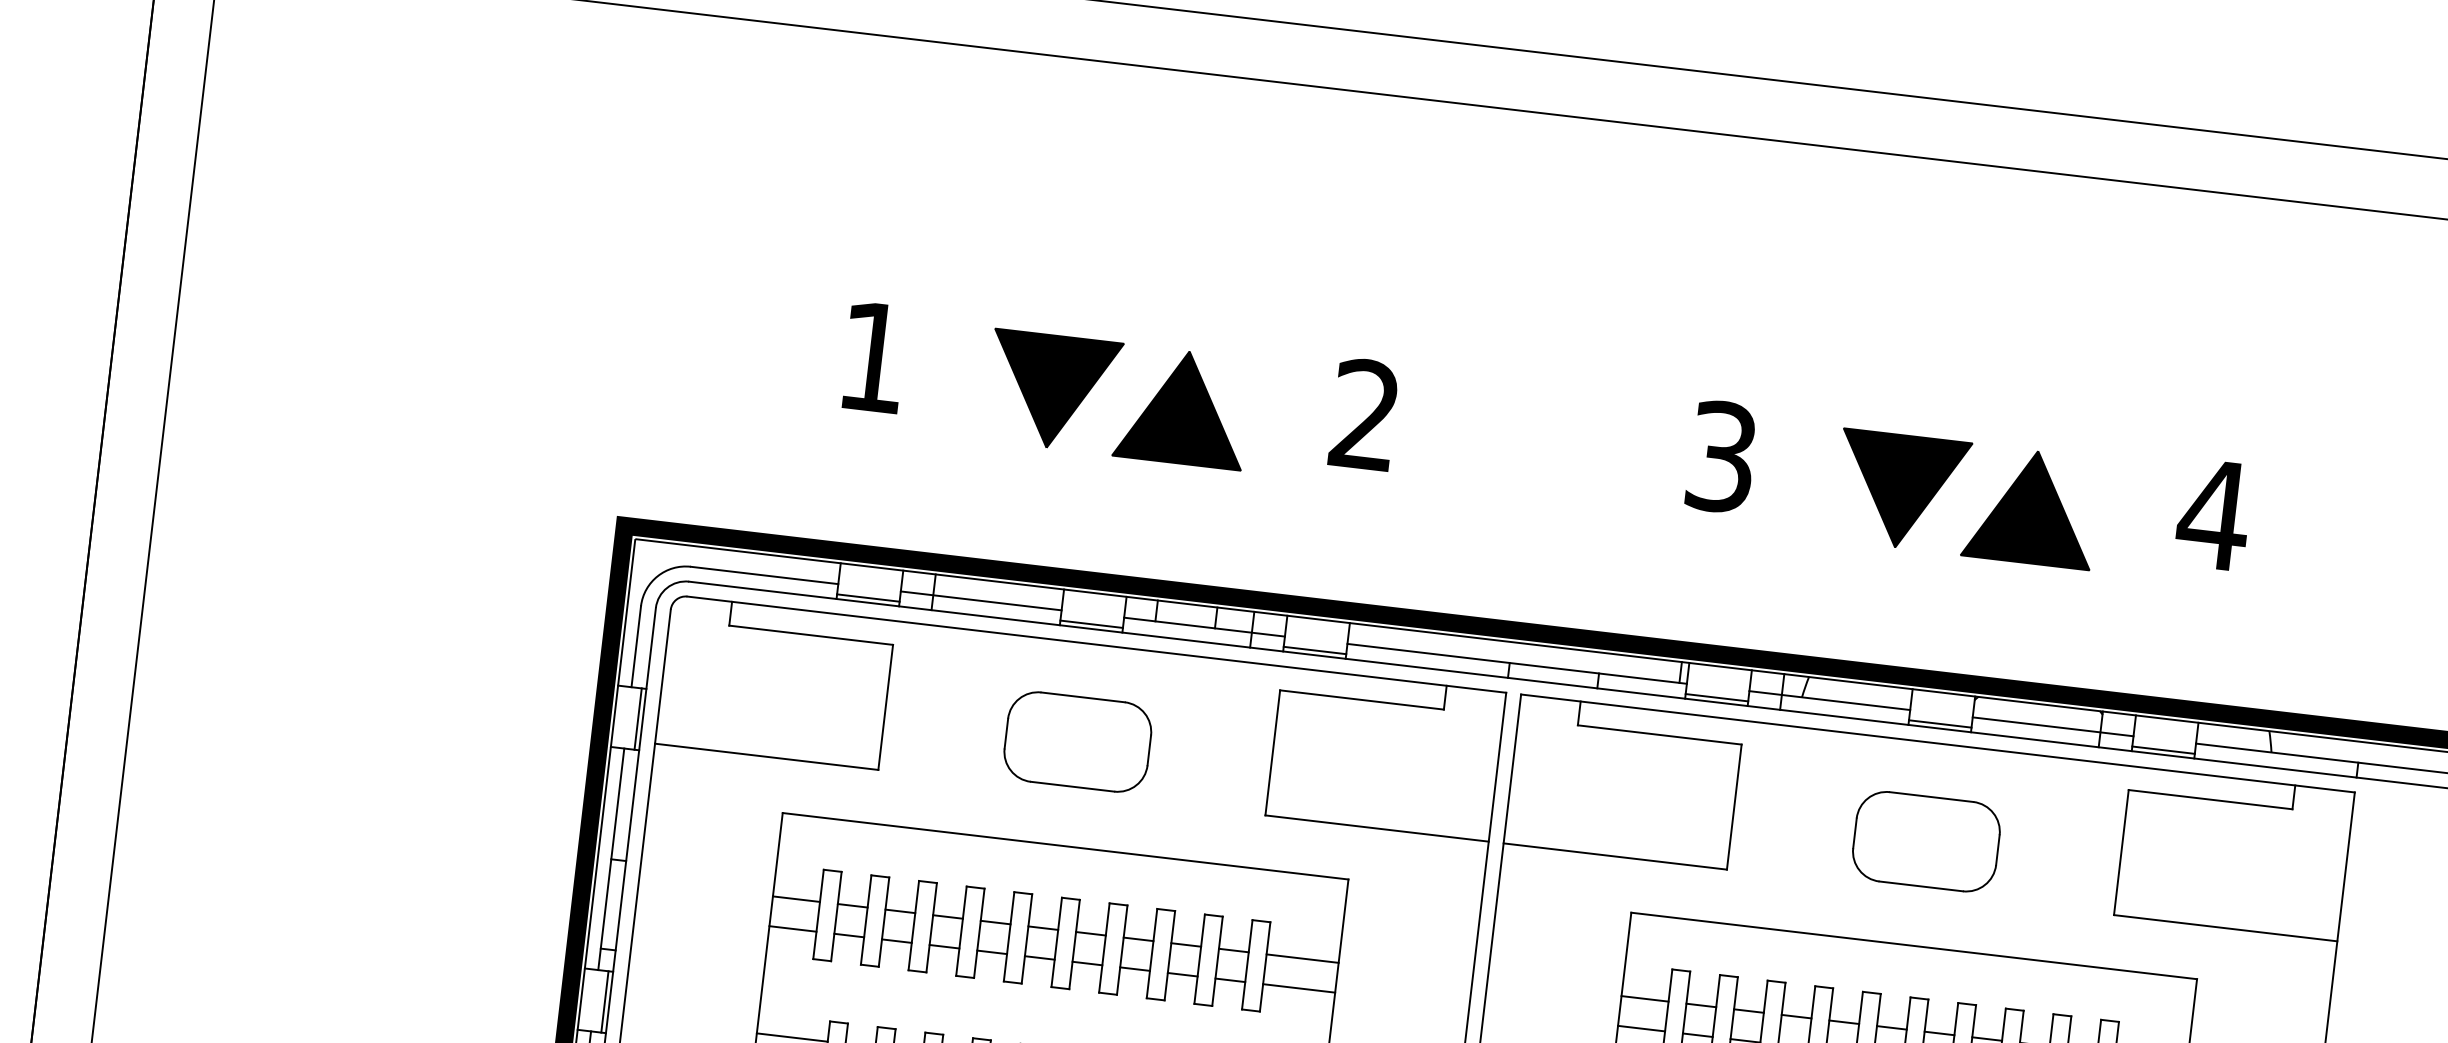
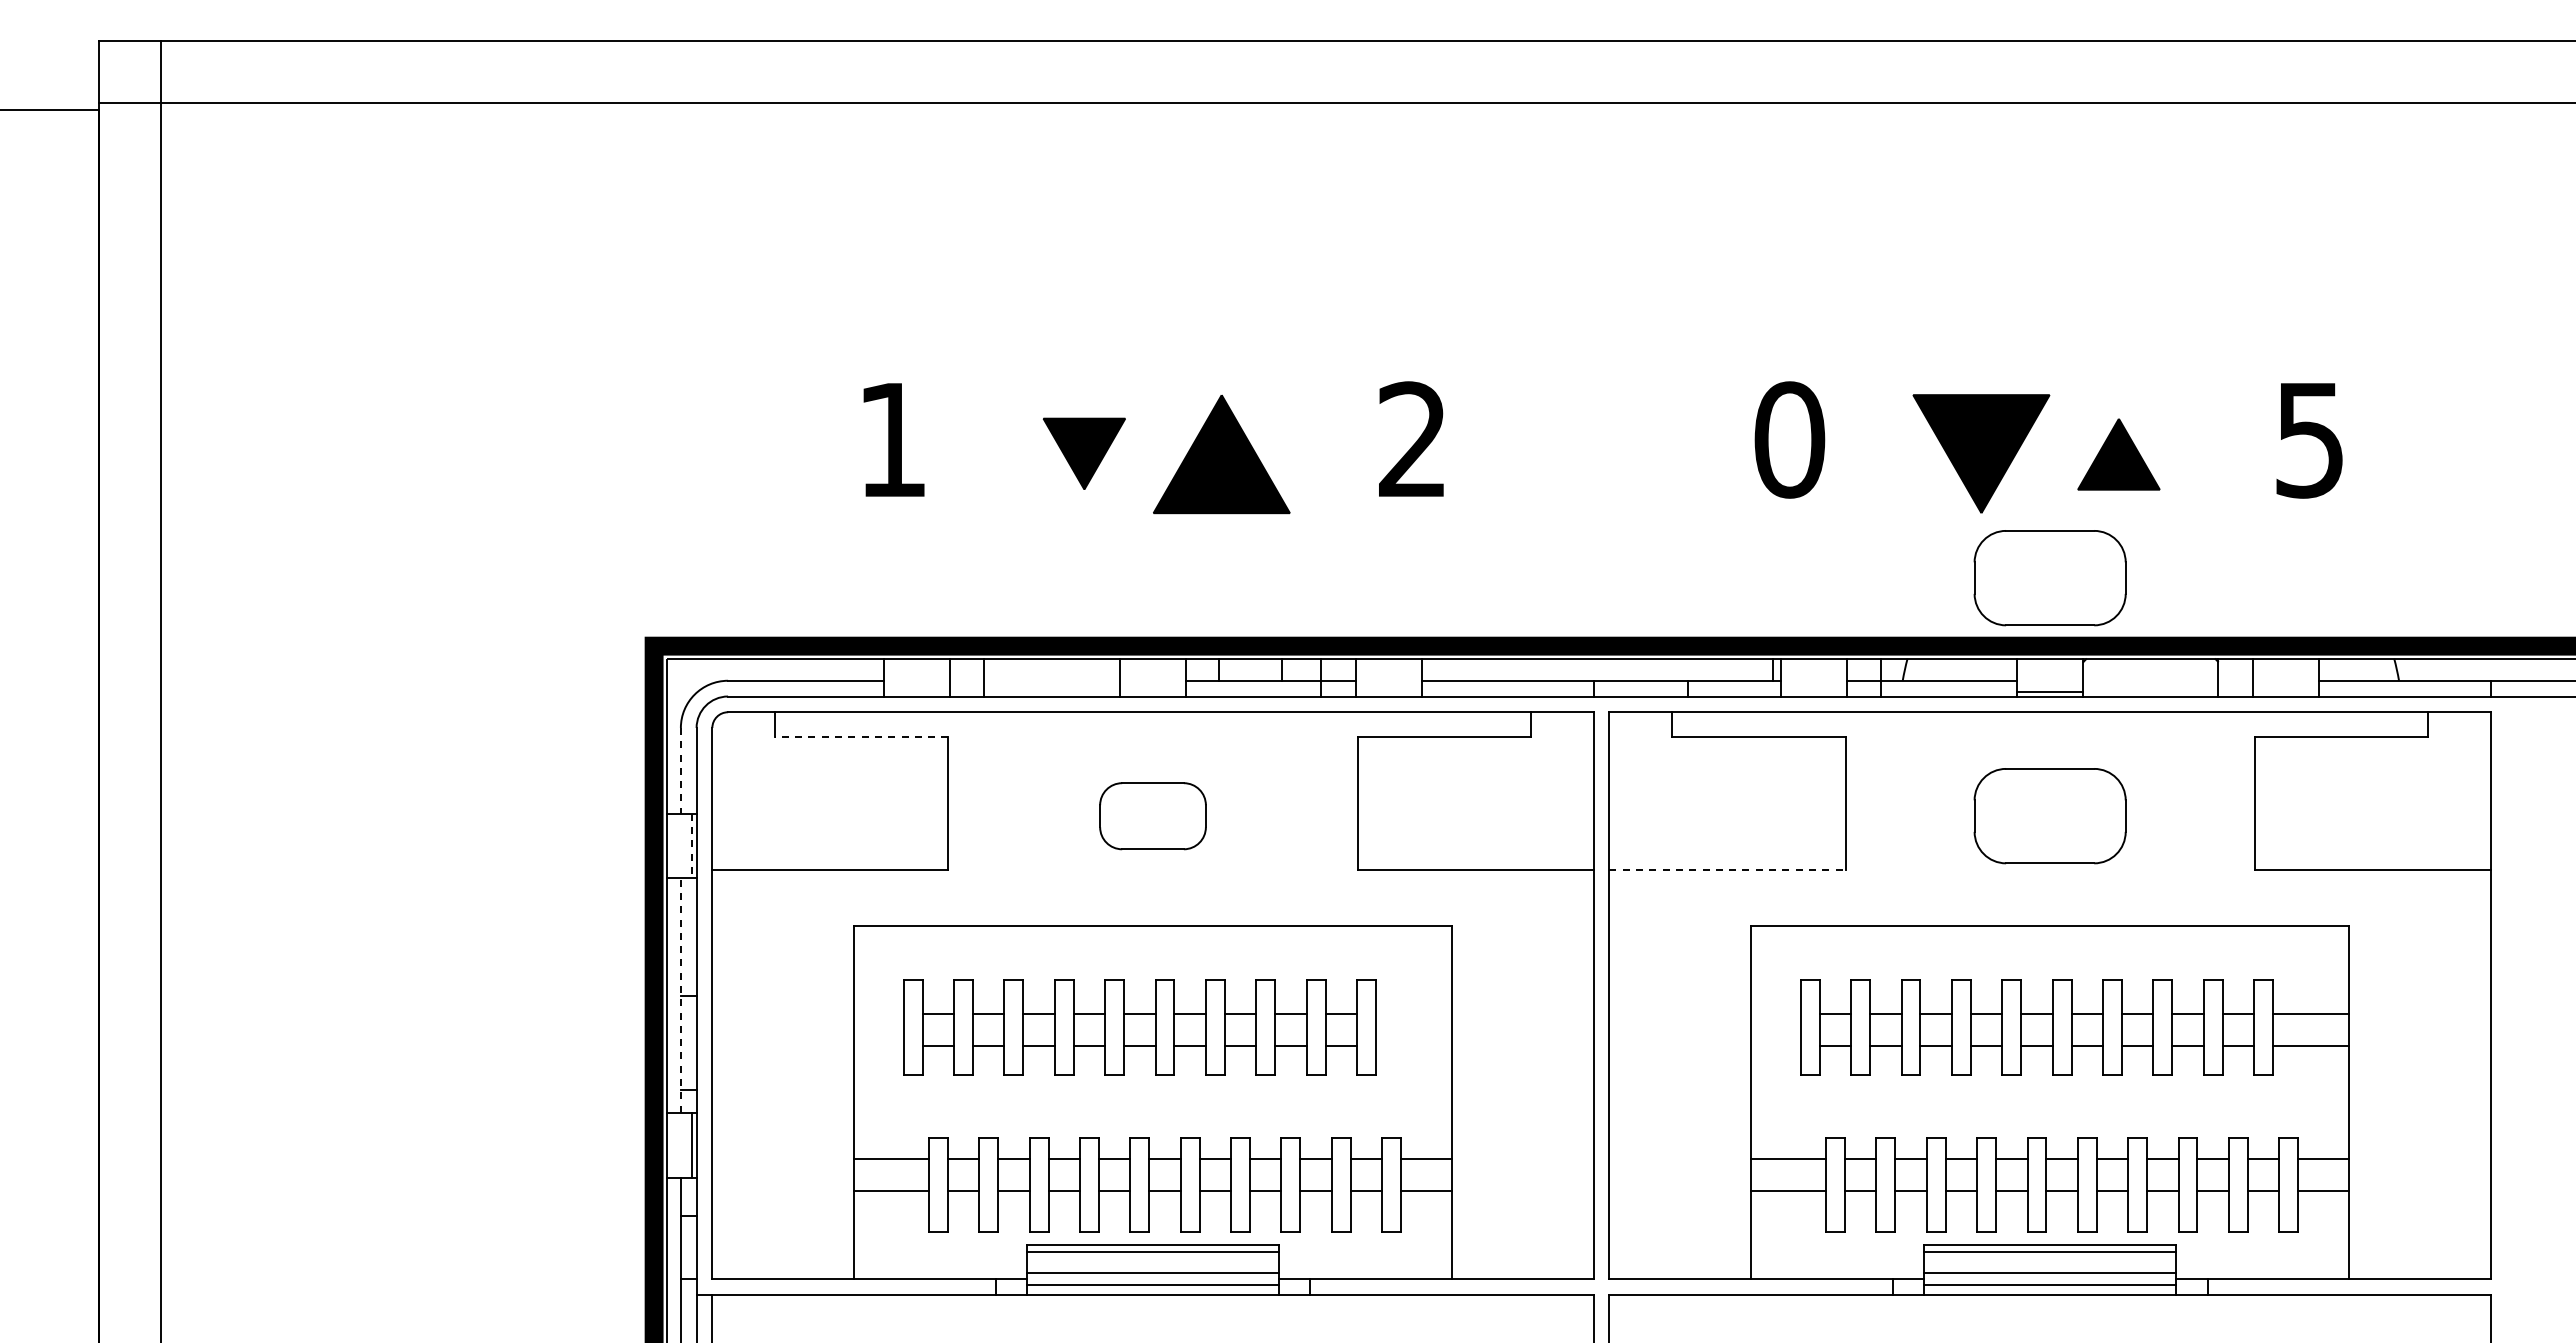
part: (1053, 391) -> (1084, 453), size x0.6
text: (1721, 456) -> (1789, 439), 3 -> 0
part: (2031, 507) -> (2118, 454), size x0.6
text: (2213, 515) -> (2309, 440), 4 -> 5
line: (867, 597) -> (916, 691), removed
line: (980, 600) -> (1034, 680), removed
part: (1952, 616) -> (2049, 578), added
line: (1091, 624) -> (1152, 691), removed
line: (810, 635) -> (861, 737), solid -> dashed
line: (635, 646) -> (680, 770), solid -> dashed
line: (1315, 650) -> (1389, 691), removed
line: (1717, 697) -> (1814, 691), removed
line: (637, 719) -> (691, 846), solid -> dashed
line: (2053, 726) -> (2168, 680), removed
part: (1077, 742) -> (1152, 816), size x0.7
line: (2163, 750) -> (2286, 691), removed
line: (1616, 856) -> (1728, 869), solid -> dashed
line: (610, 859) -> (680, 995), solid -> dashed
line: (796, 899) -> (878, 1014), removed
line: (792, 928) -> (878, 1045), removed
line: (1302, 958) -> (1413, 1014), removed
line: (1298, 987) -> (1413, 1045), removed
line: (1644, 998) -> (1775, 1014), removed
line: (1641, 1028) -> (1775, 1045), removed

